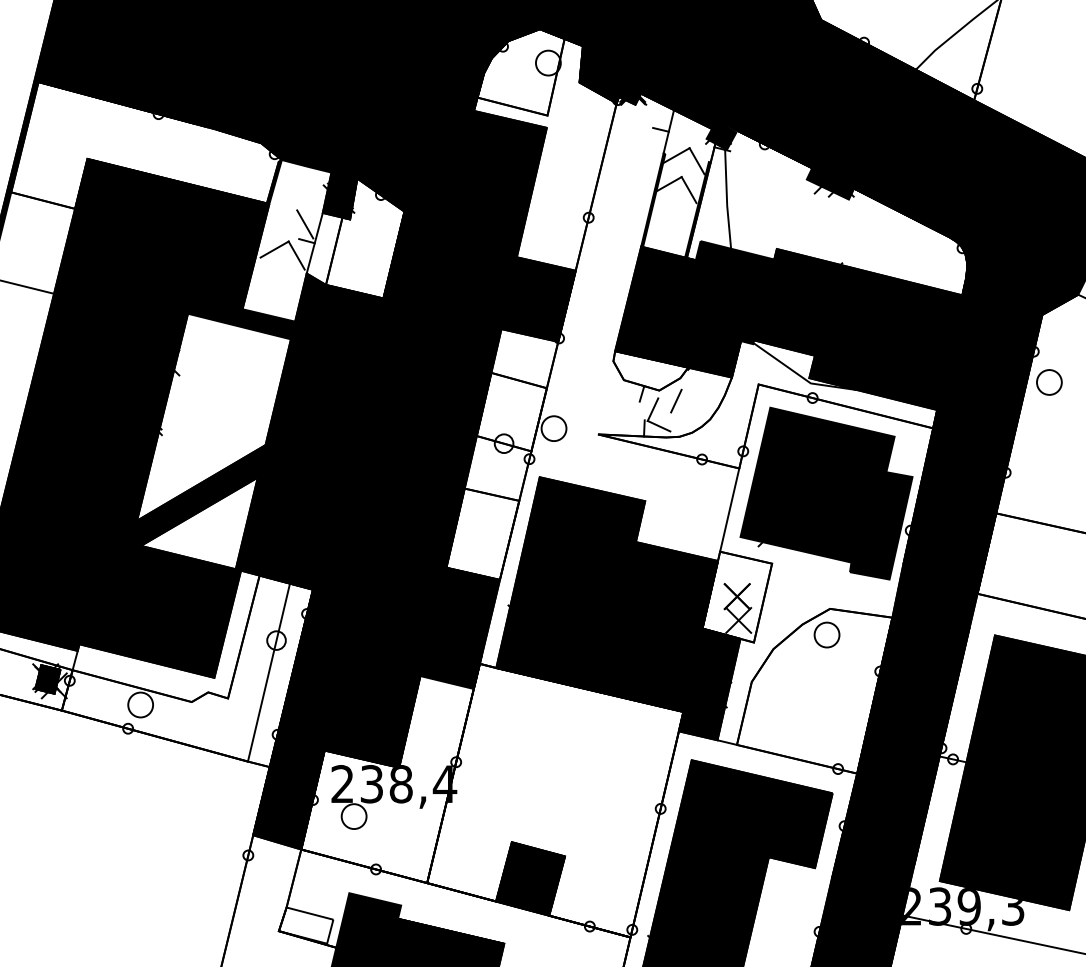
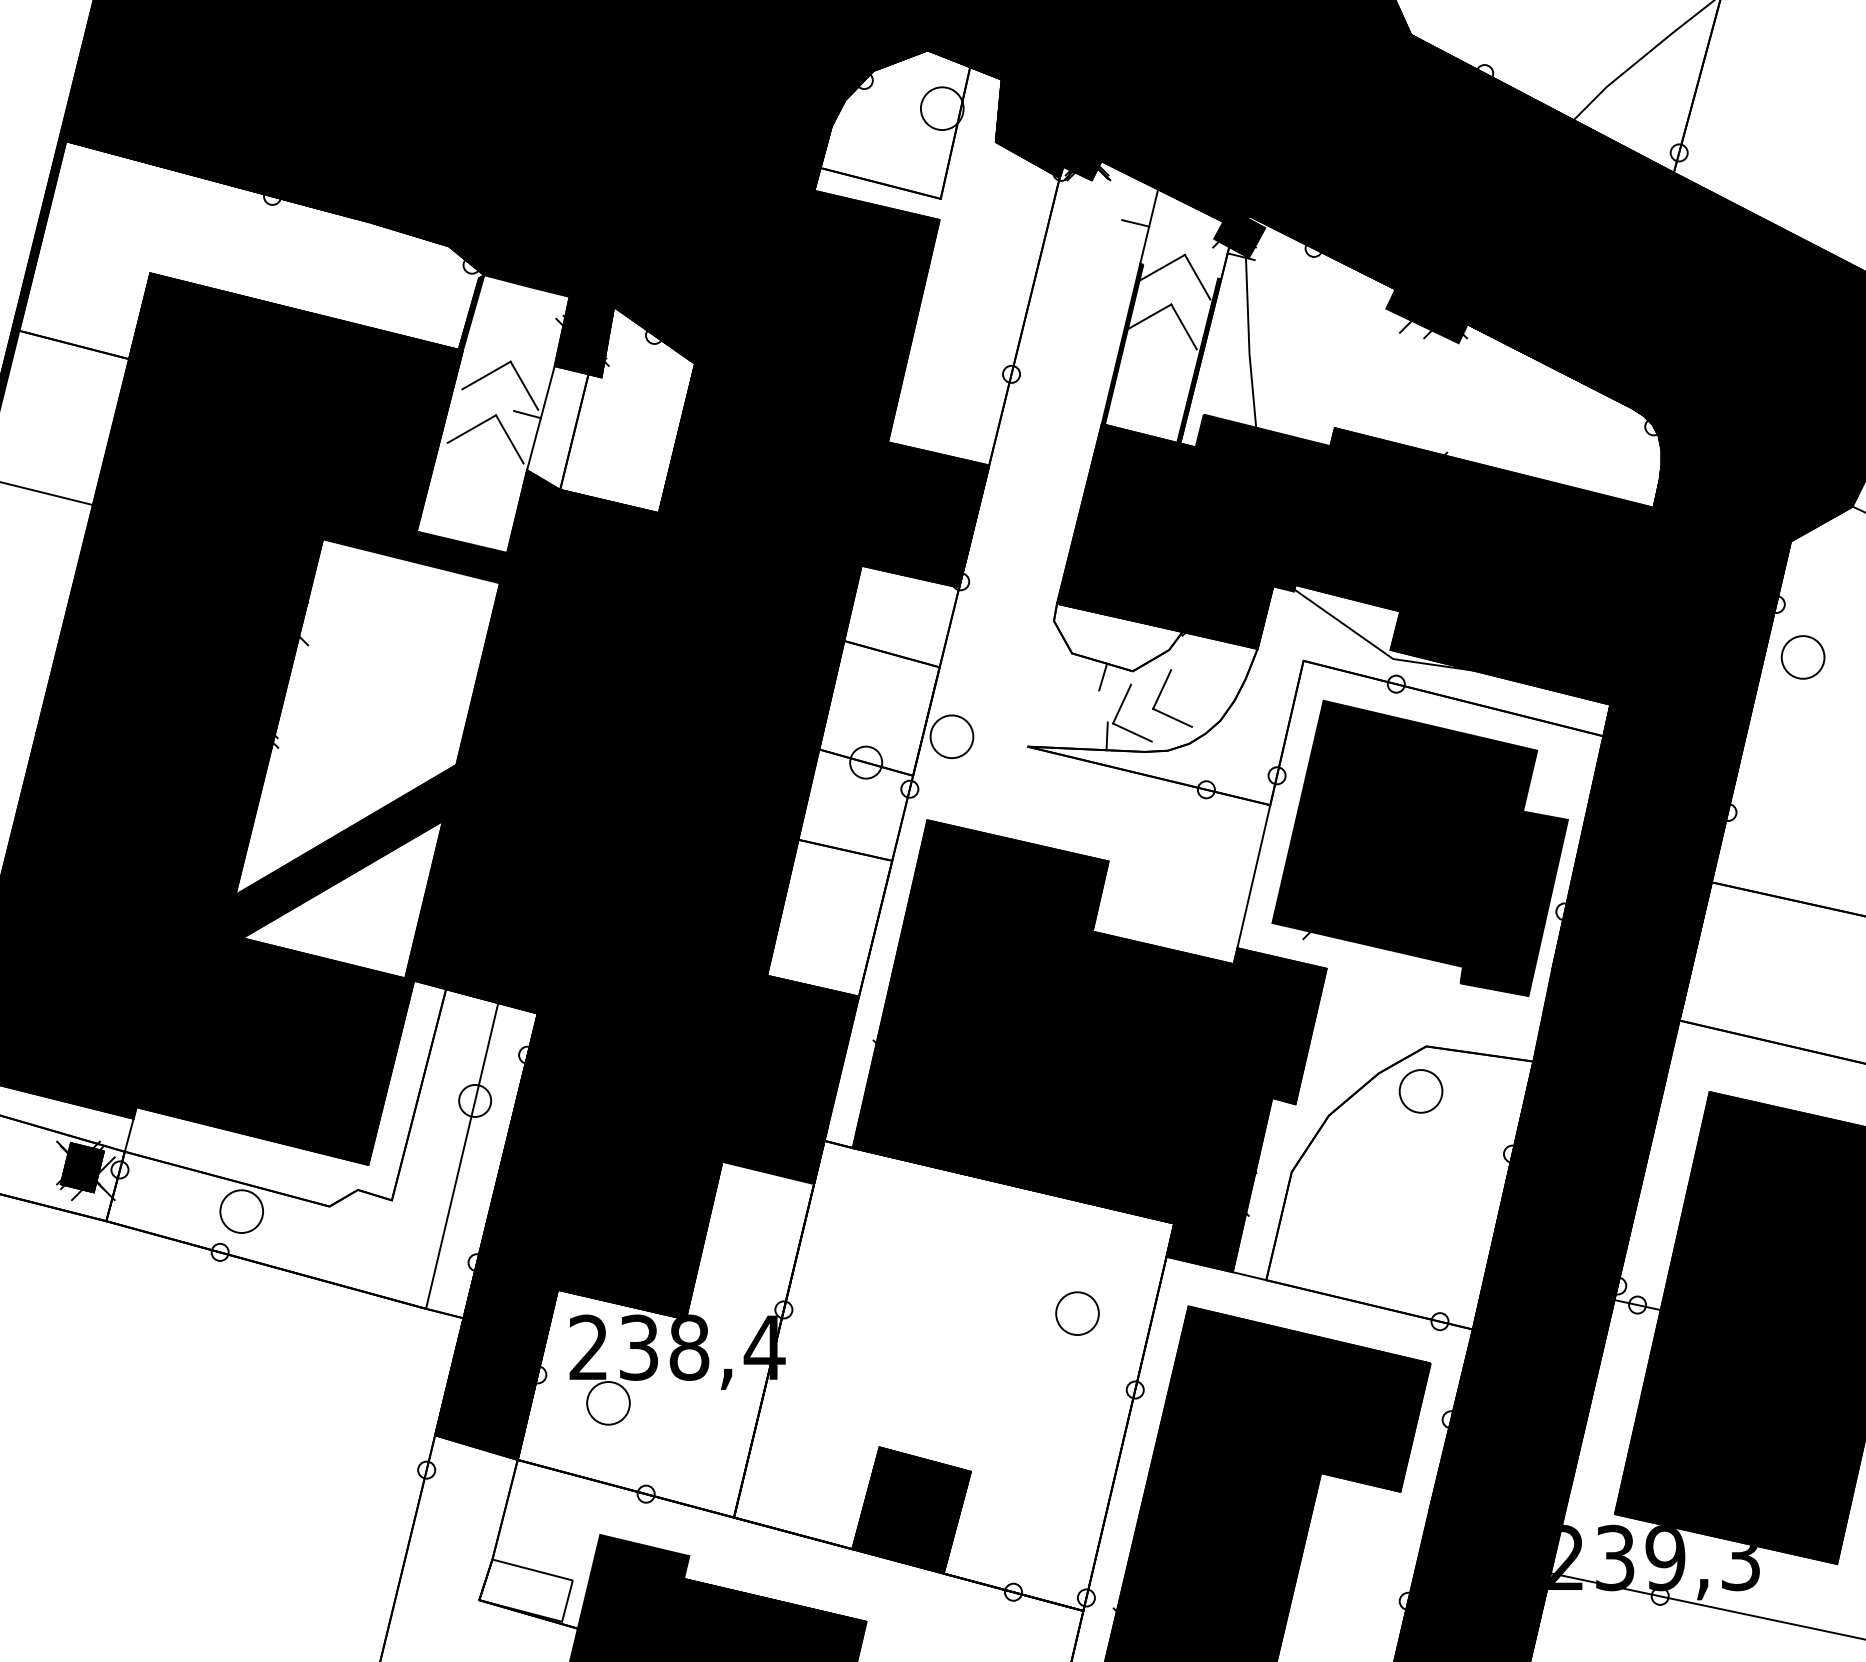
line: (283, 218) -> (487, 375), added
line: (682, 417) -> (1172, 717), added
fill: (737, 596) -> (1267, 1025), added
circle: (626, 764) -> (1076, 1313), added

